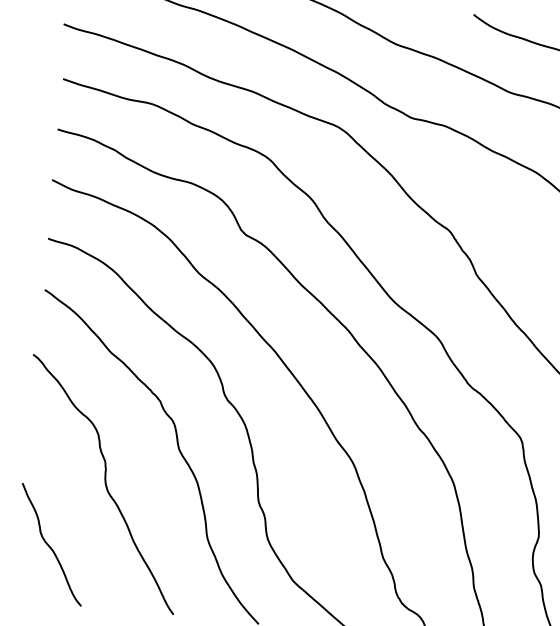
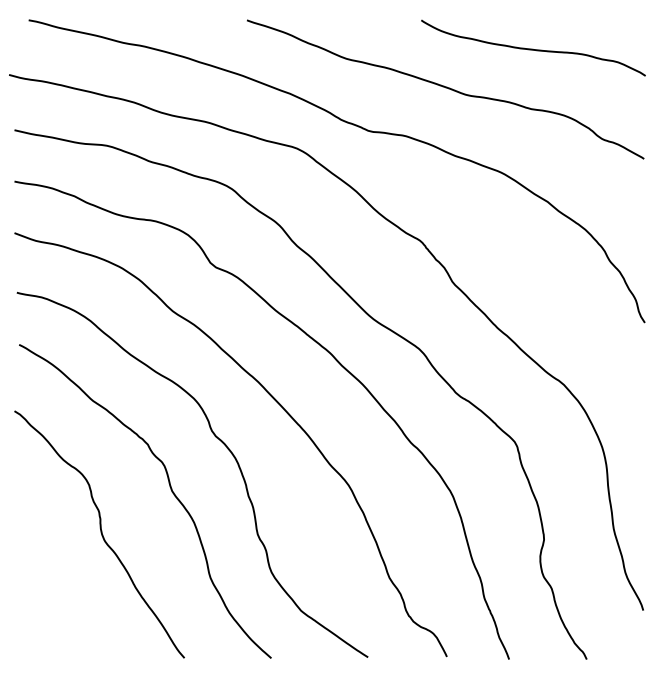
curve: (49, 545) -> (51, 601), removed

